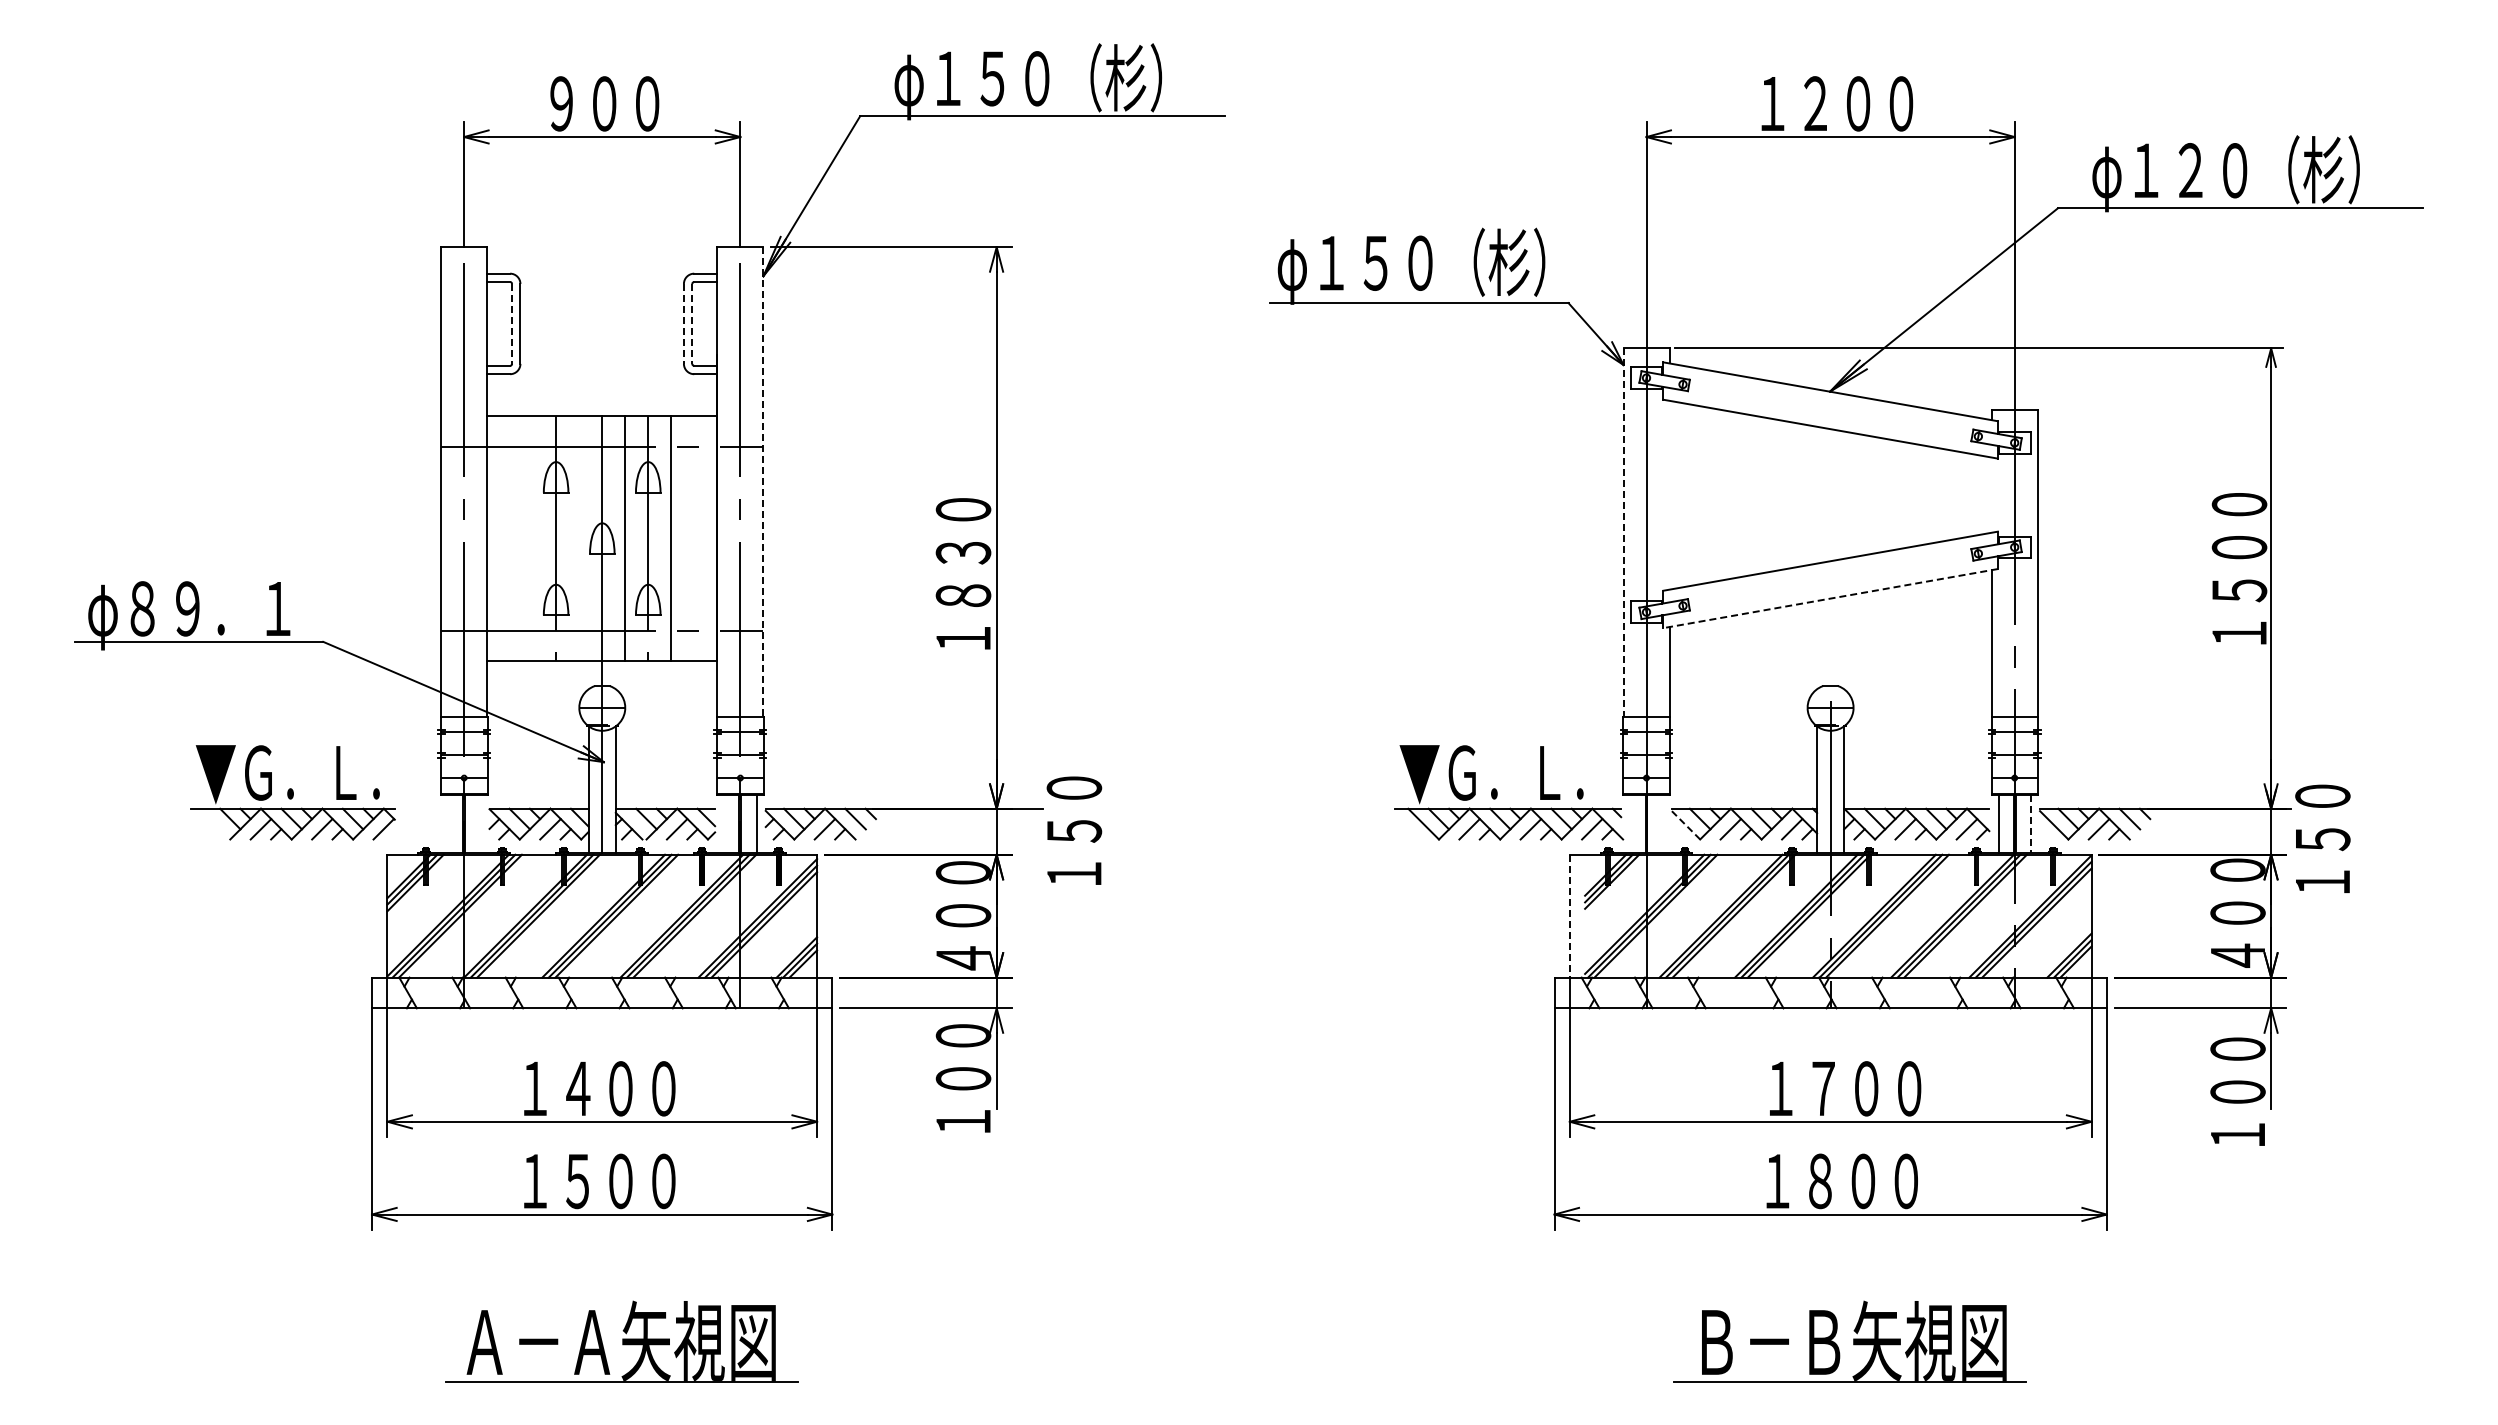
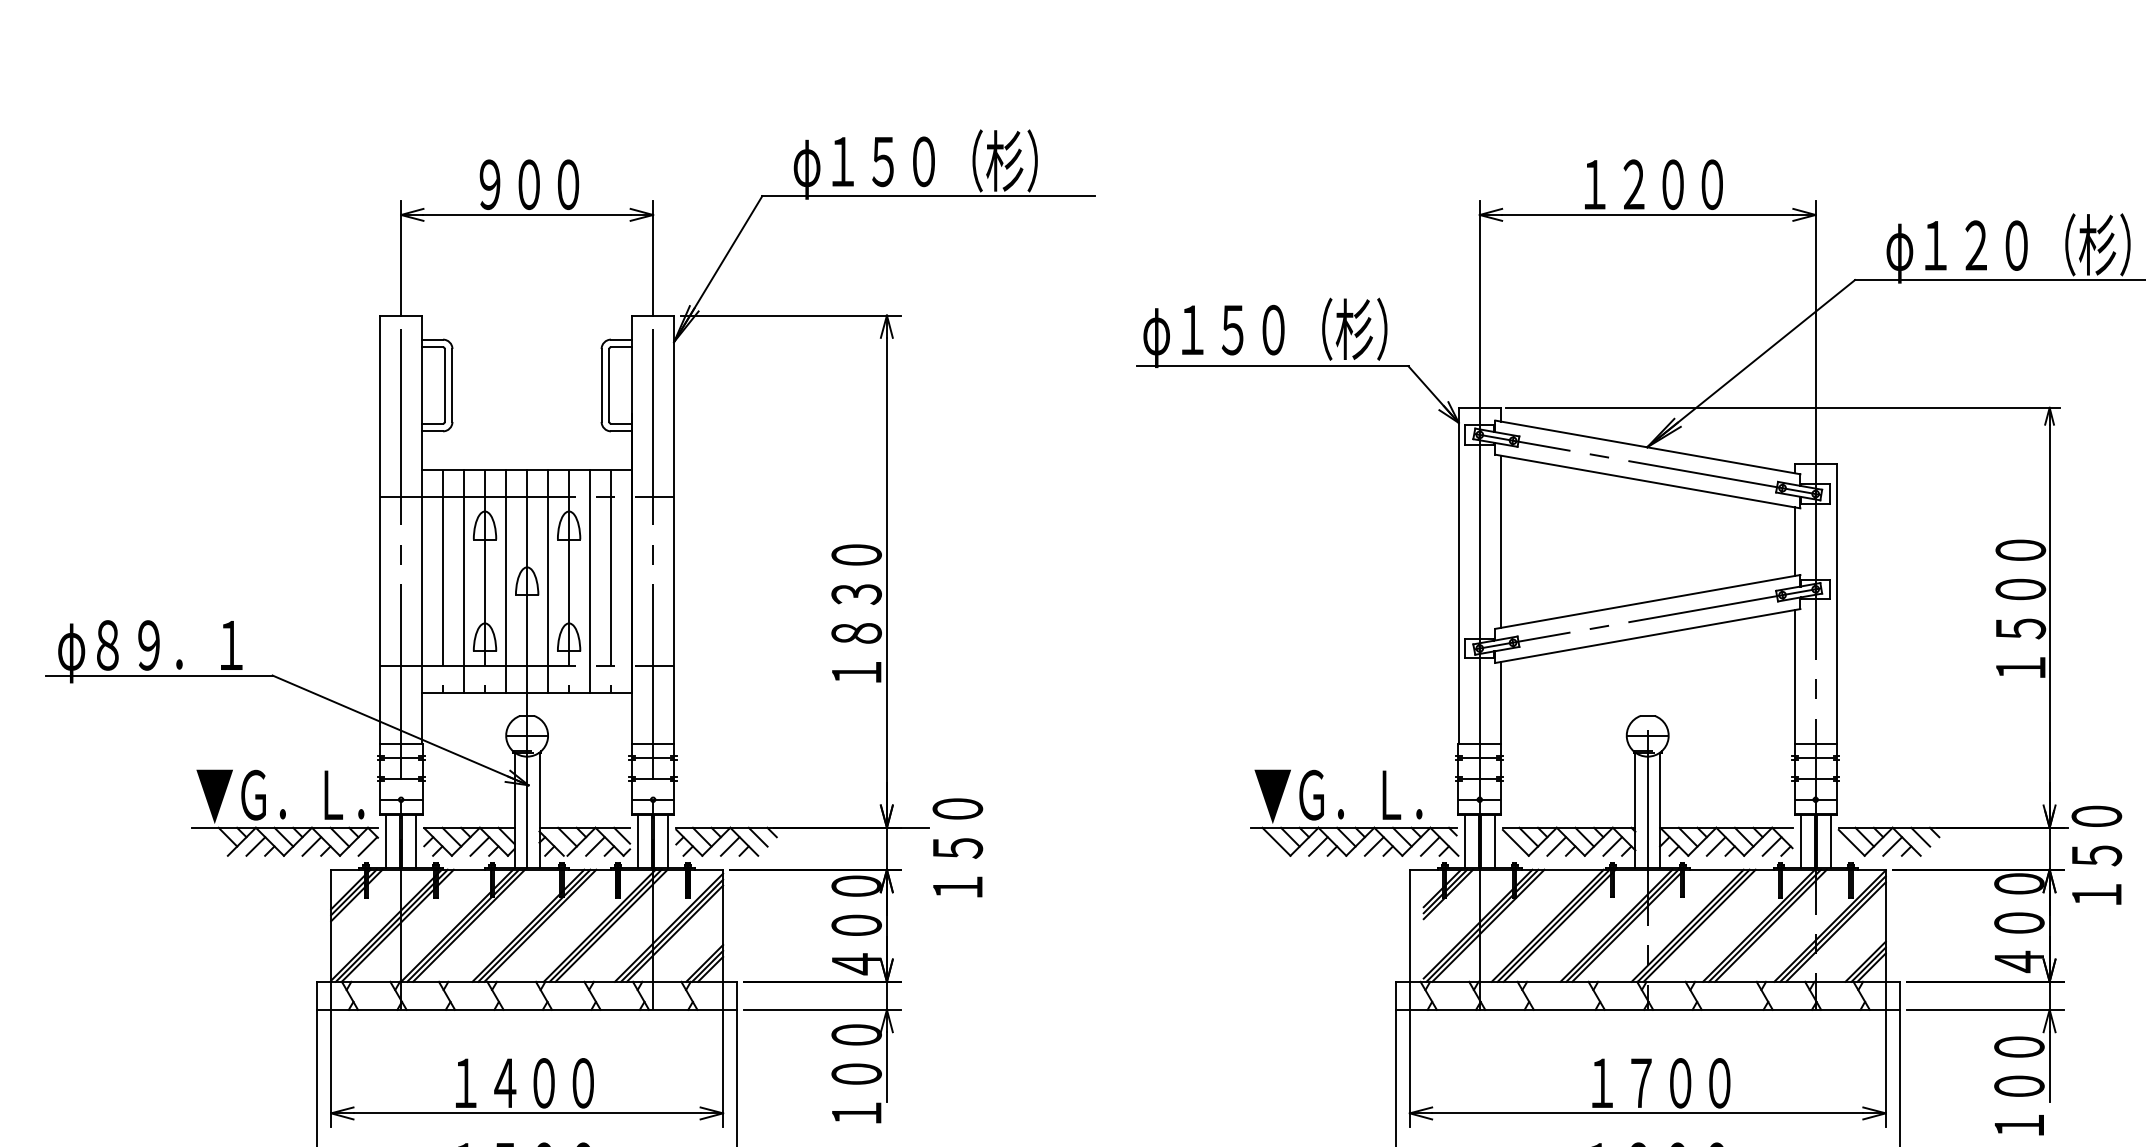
line: (512, 323) -> (445, 385), dashed -> solid
line: (683, 323) -> (601, 385), dashed -> solid
line: (692, 323) -> (609, 385), dashed -> solid
line: (1830, 410) -> (1647, 464), added
line: (763, 482) -> (674, 530), dashed -> solid
line: (1669, 494) -> (1500, 541), added
line: (1991, 494) -> (1794, 541), added
line: (1623, 533) -> (1458, 576), dashed -> solid
line: (510, 538) -> (443, 581), added
line: (533, 538) -> (464, 581), added
line: (579, 538) -> (506, 581), added
line: (694, 538) -> (611, 581), added
line: (1830, 579) -> (1647, 618), added
line: (1830, 598) -> (1647, 635), dashed -> solid
part: (292, 792) -> (284, 812), moved
line: (447, 824) -> (385, 842), added
line: (480, 824) -> (416, 842), added
line: (724, 824) -> (638, 842), added
line: (1630, 824) -> (1465, 842), added
line: (1662, 824) -> (1494, 842), added
line: (1685, 824) -> (1515, 842), dashed -> solid
line: (2031, 824) -> (1831, 842), dashed -> solid
line: (1569, 916) -> (1409, 926), dashed -> solid

